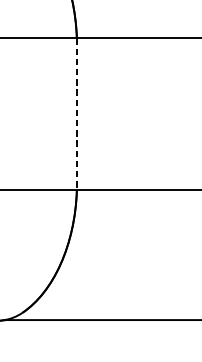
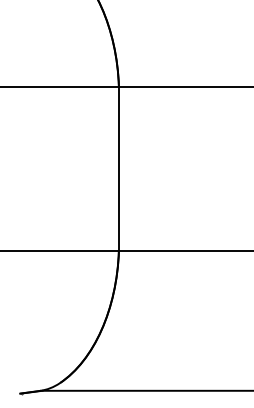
line: (76, 115) -> (118, 169), dashed -> solid

